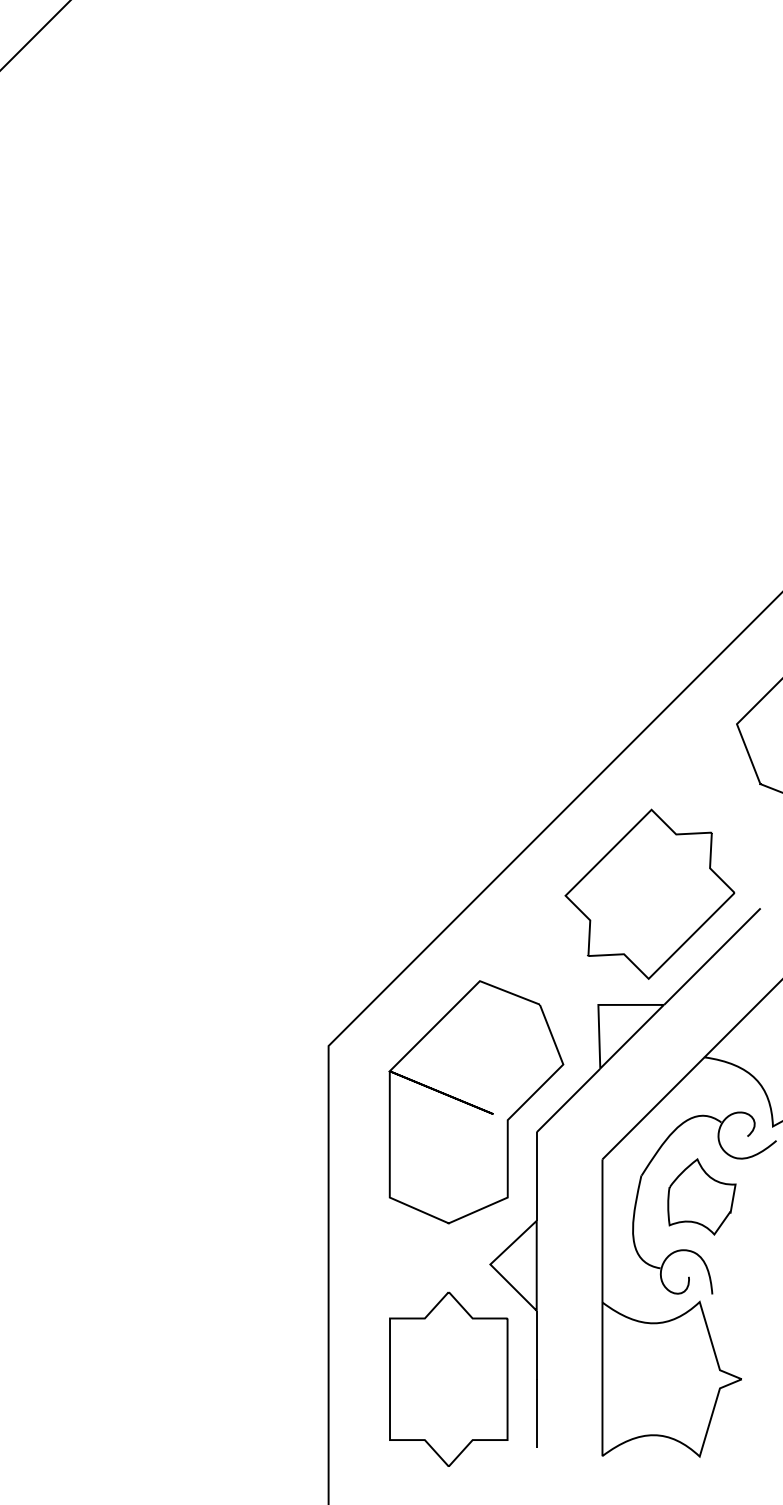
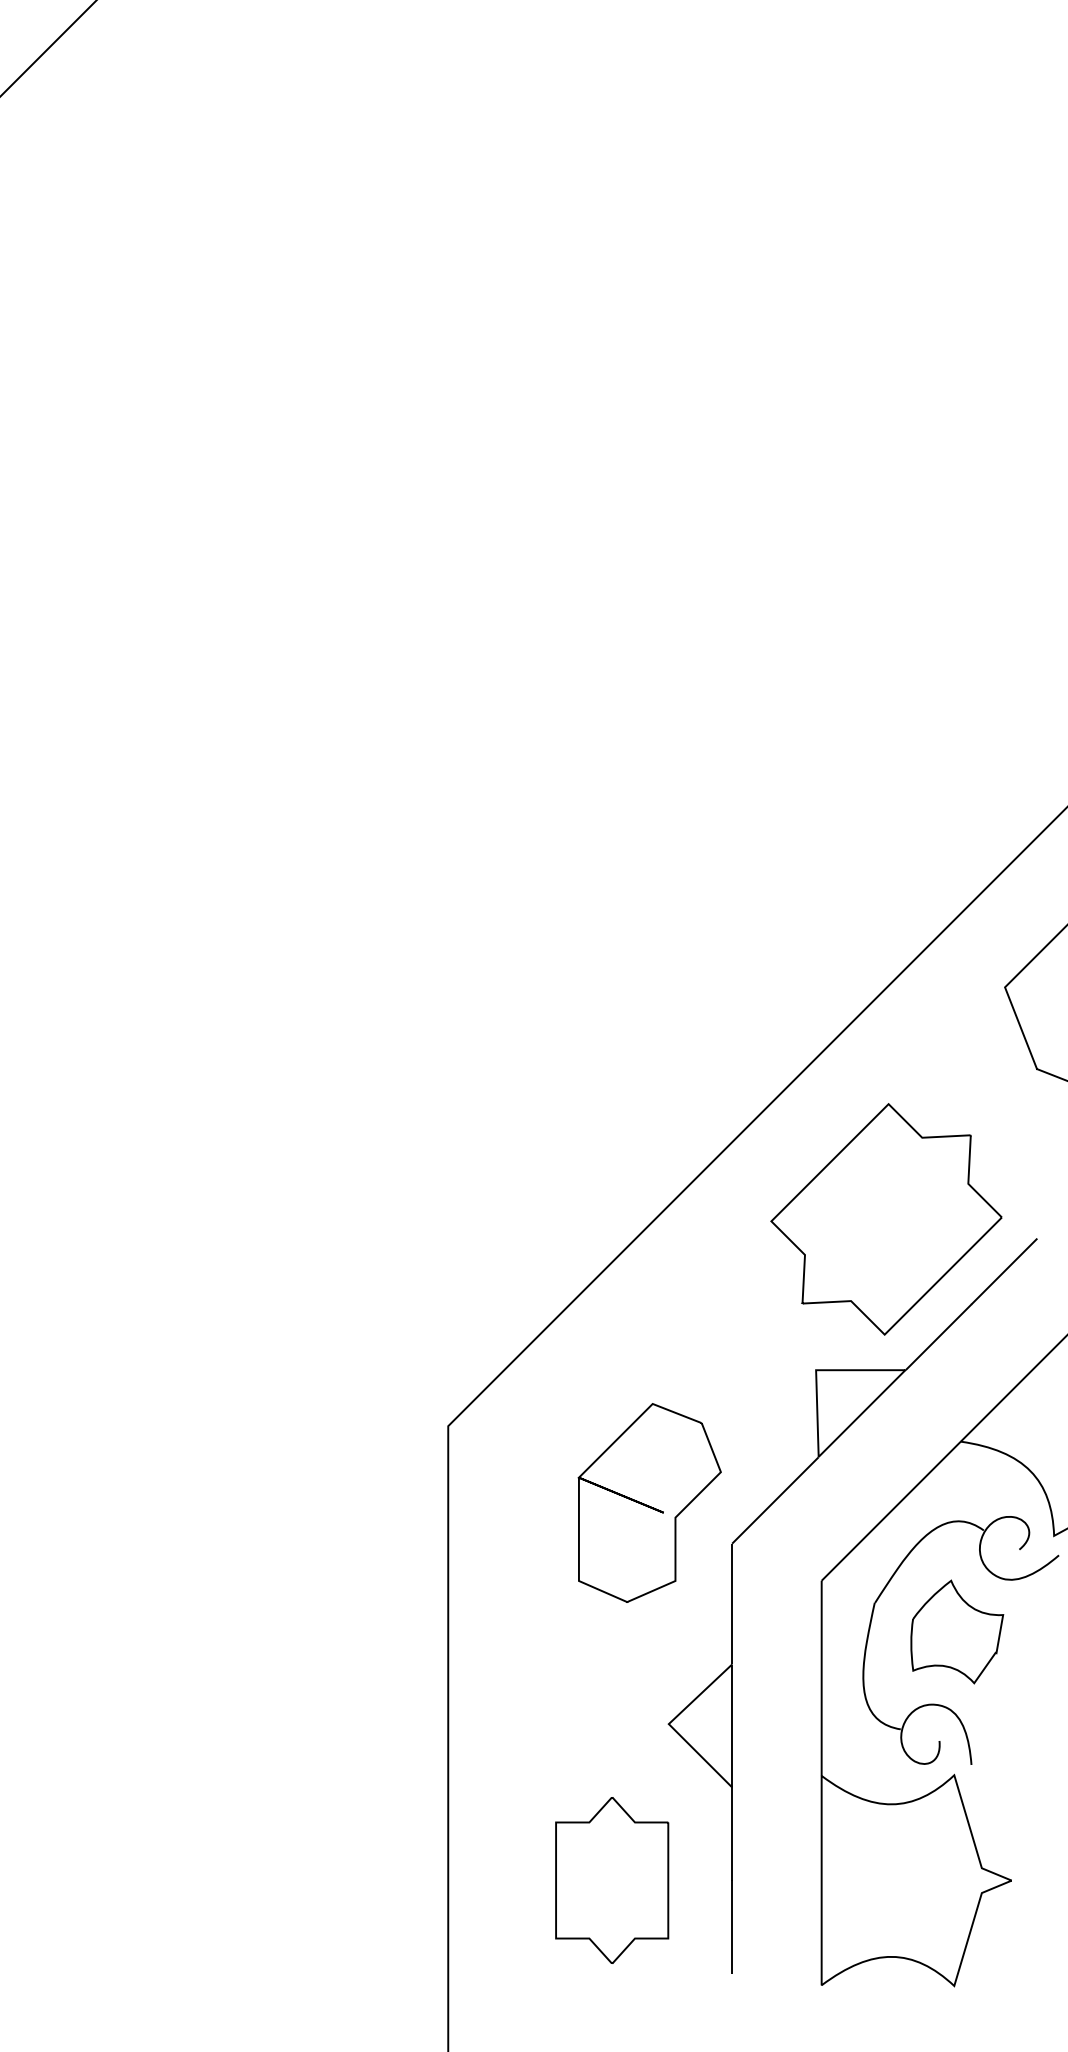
part: (476, 1102) -> (649, 1503), size x0.6
part: (448, 1378) -> (611, 1879), size x0.7

